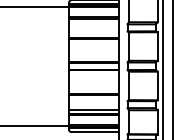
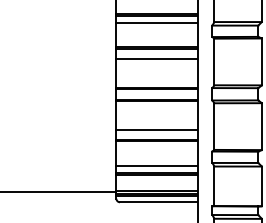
line: (93, 22) -> (156, 22), added
line: (93, 44) -> (156, 58), added
line: (93, 87) -> (156, 129), added

